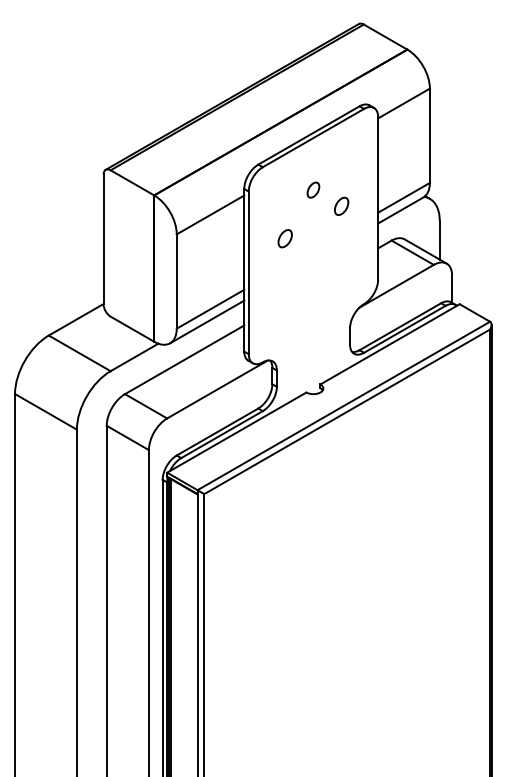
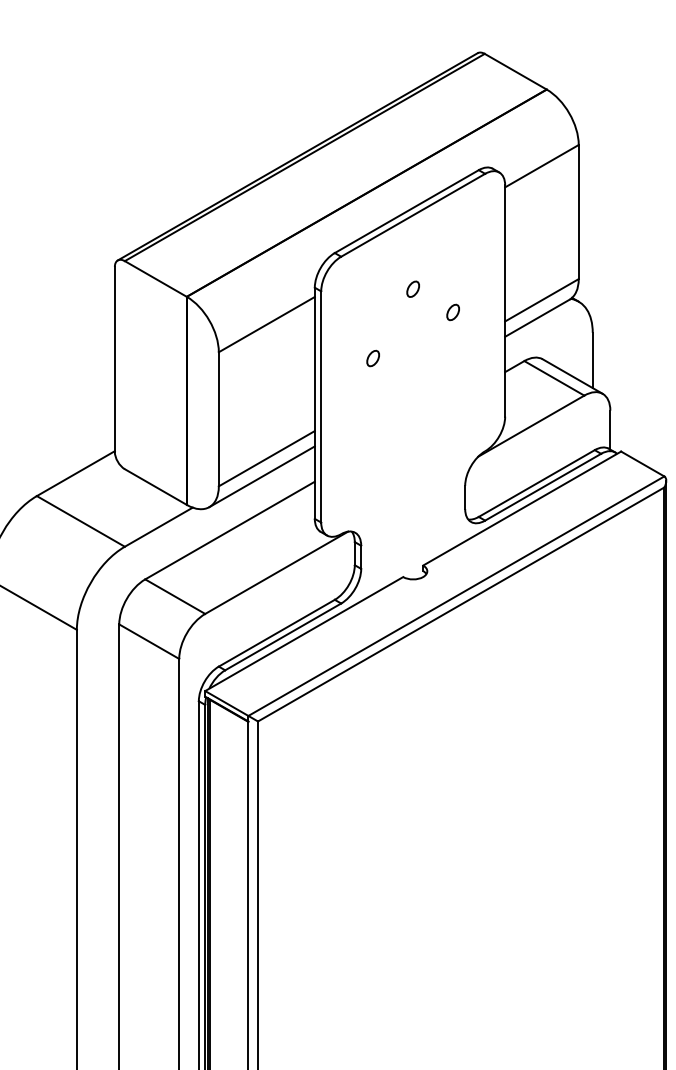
part: (313, 189) -> (413, 288), size x0.71
part: (341, 206) -> (453, 312), size x0.62
part: (285, 238) -> (373, 358), size x0.62

